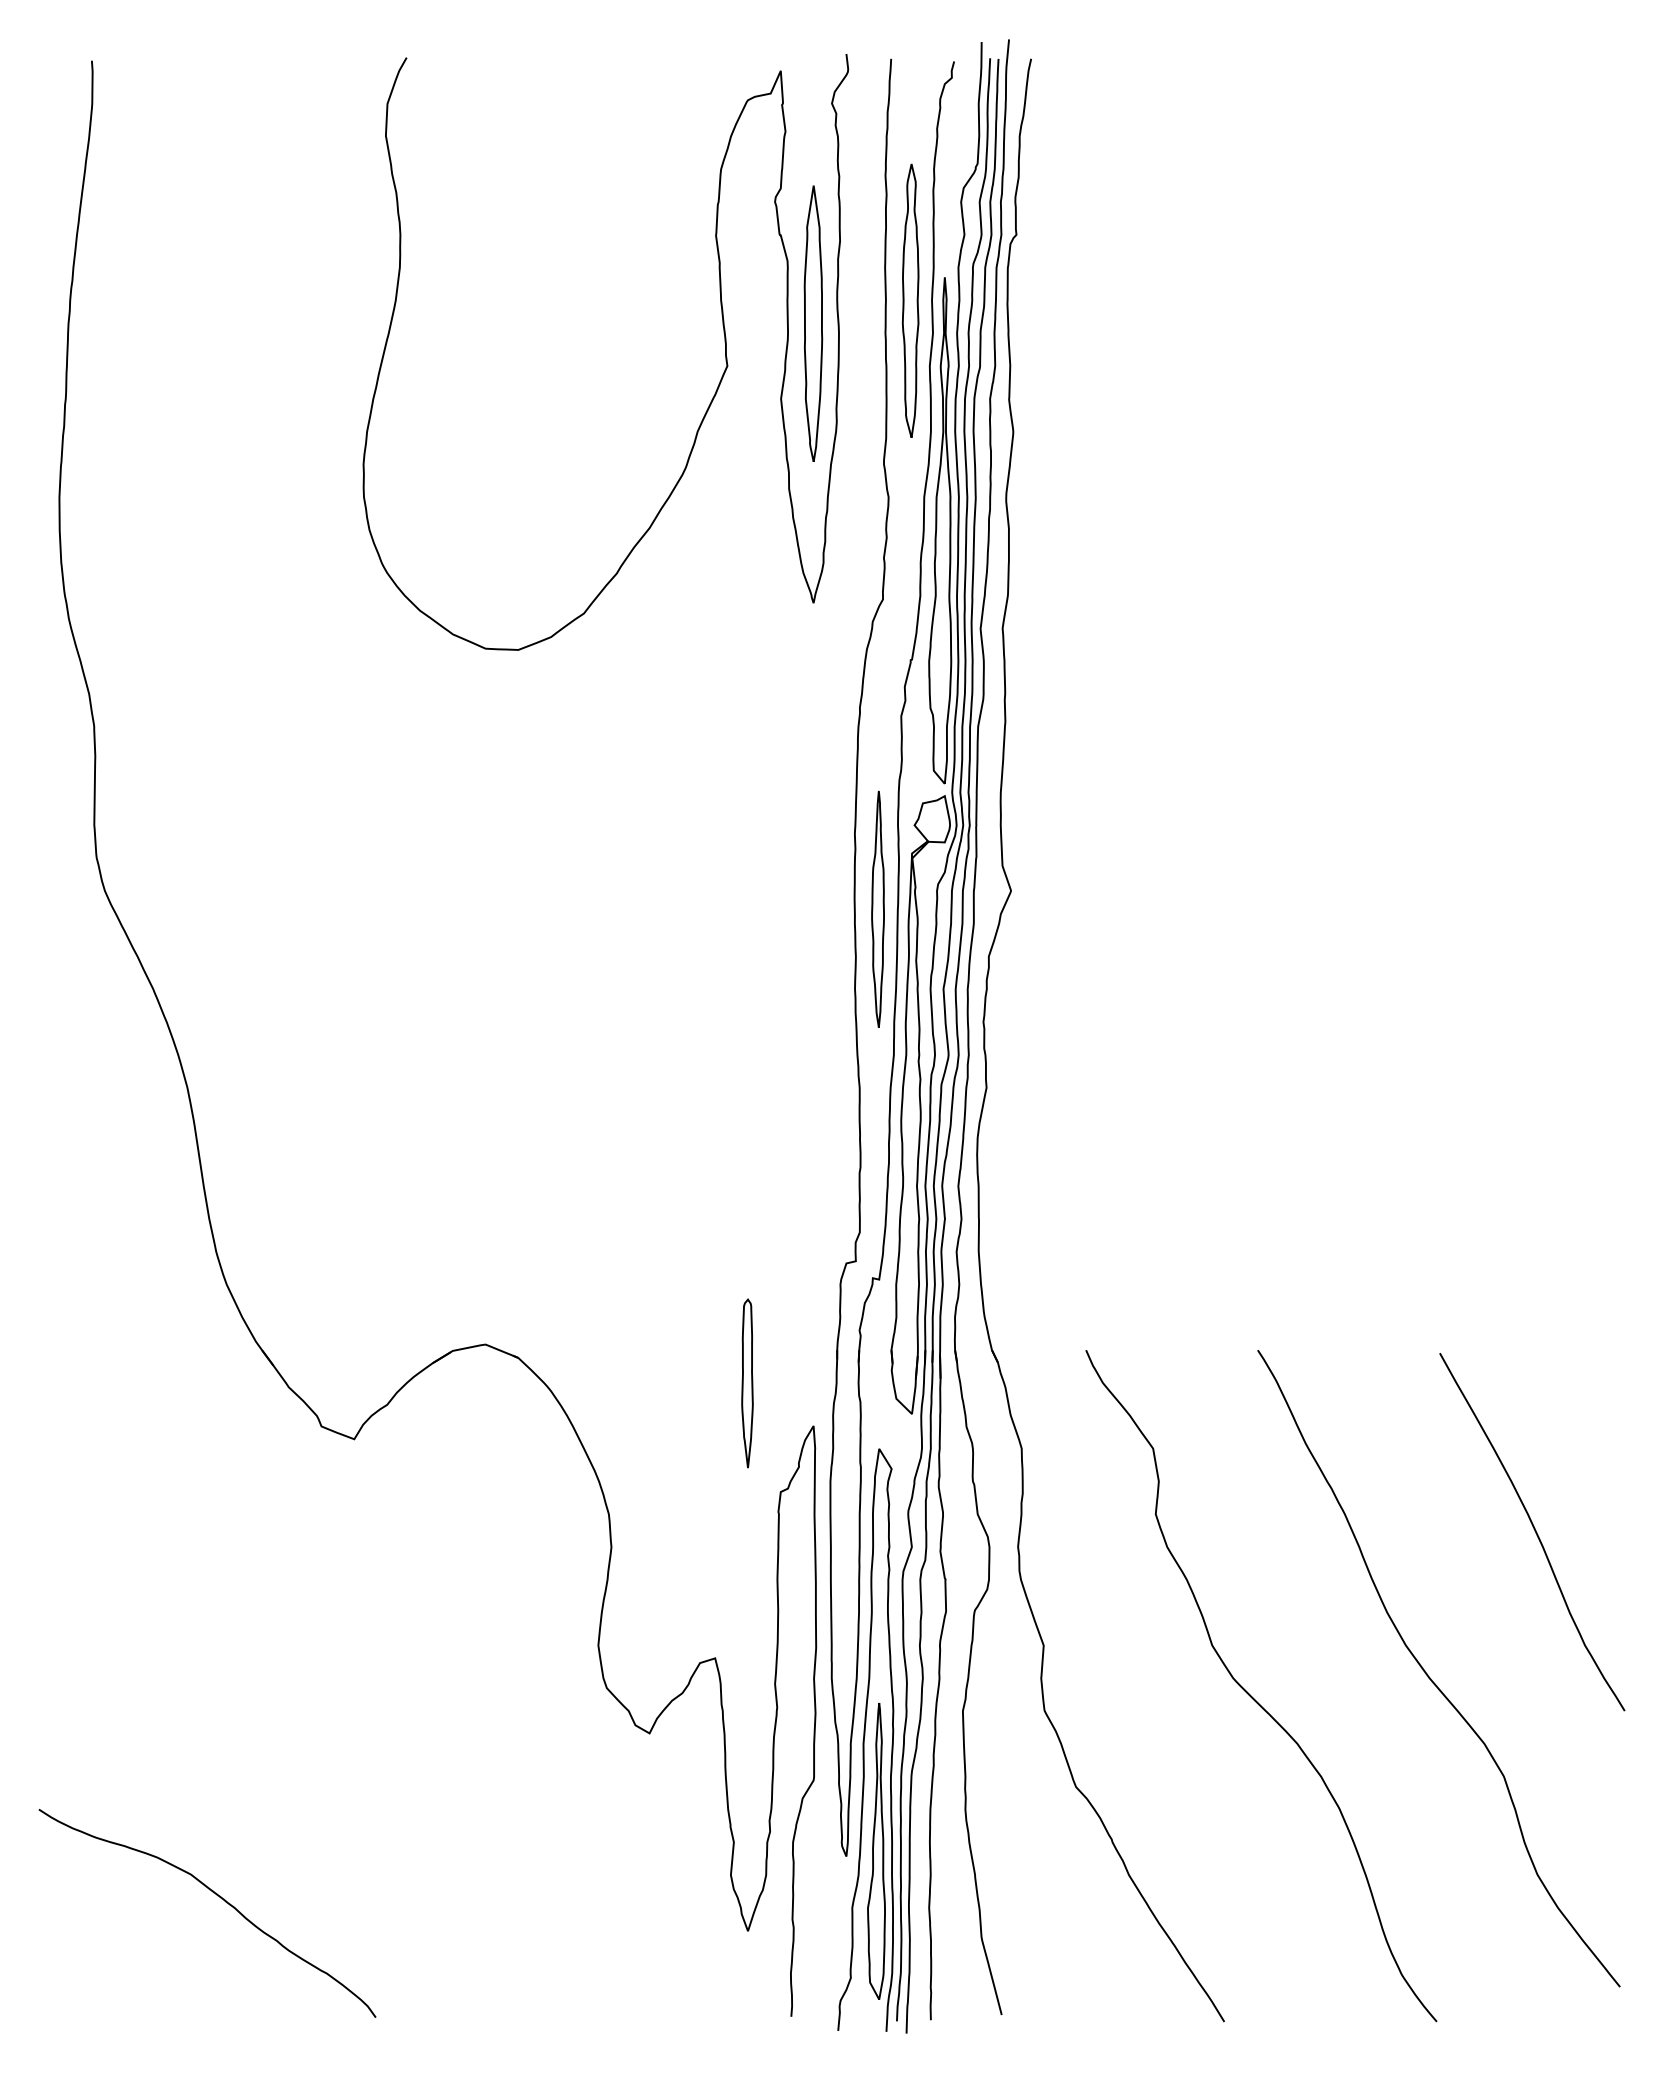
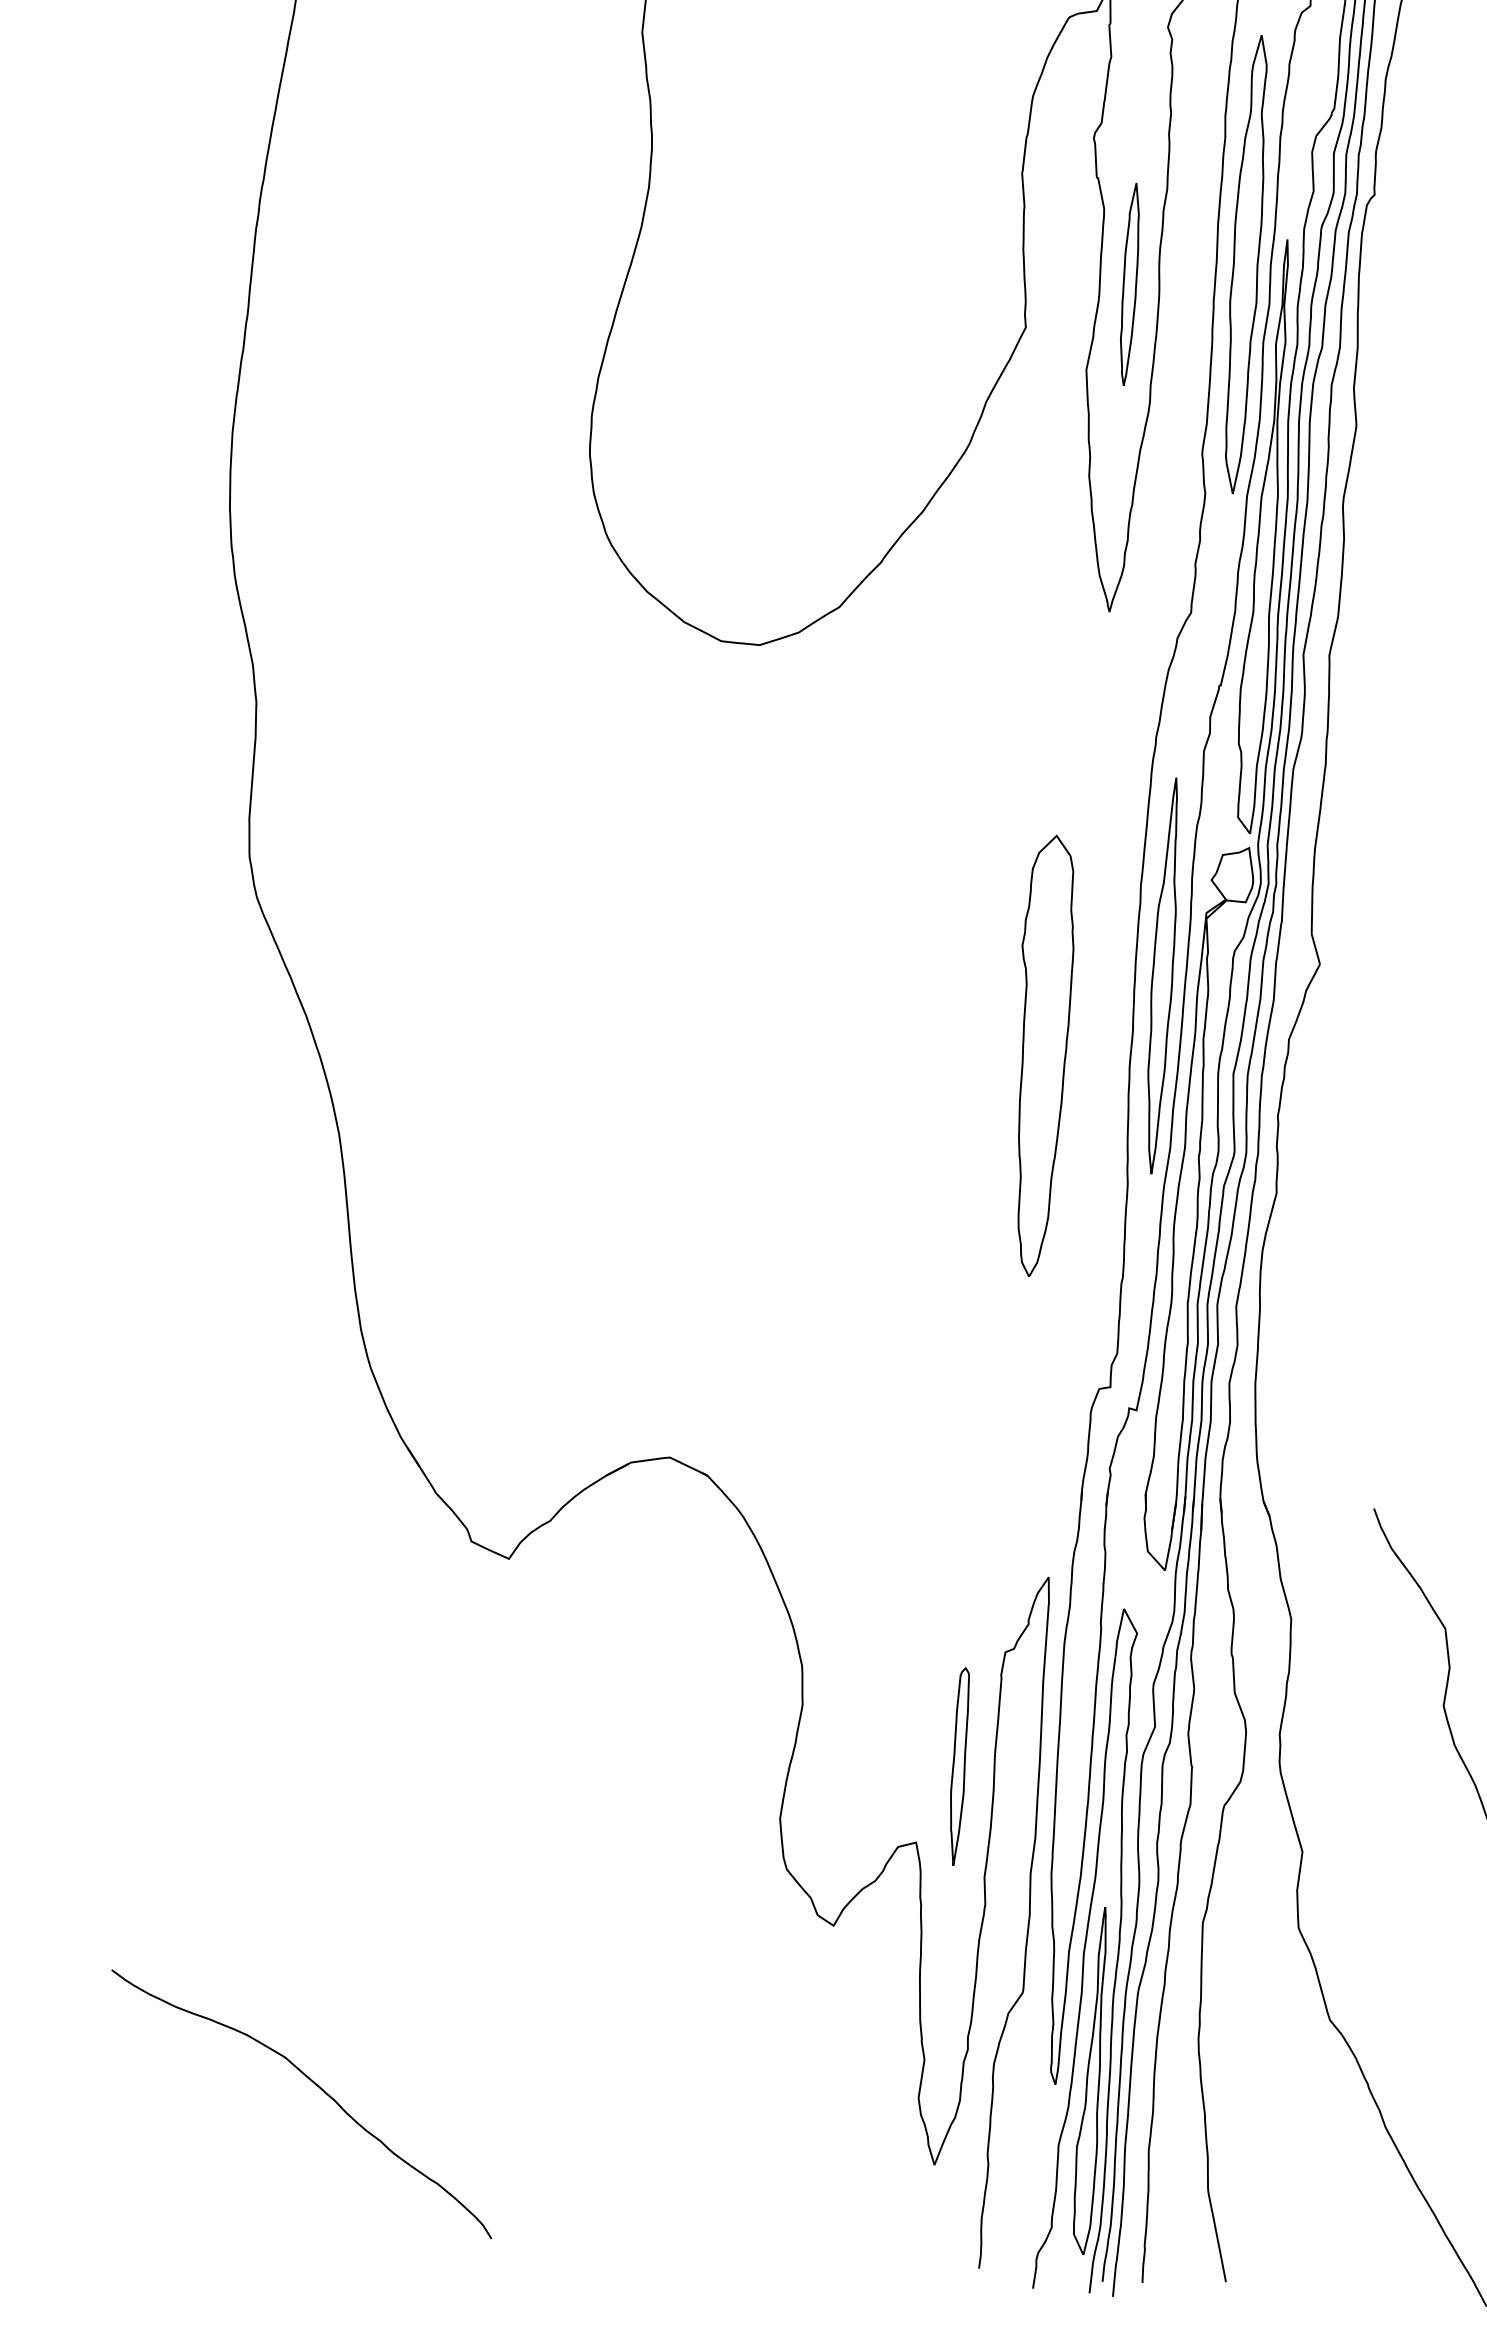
part: (910, 300) -> (1245, 264), size x1.43
part: (813, 323) -> (1129, 283), size x0.62
part: (877, 909) -> (1161, 976), size x1.43
part: (778, 983) -> (1040, 1055), added
part: (747, 1383) -> (958, 1766), moved

